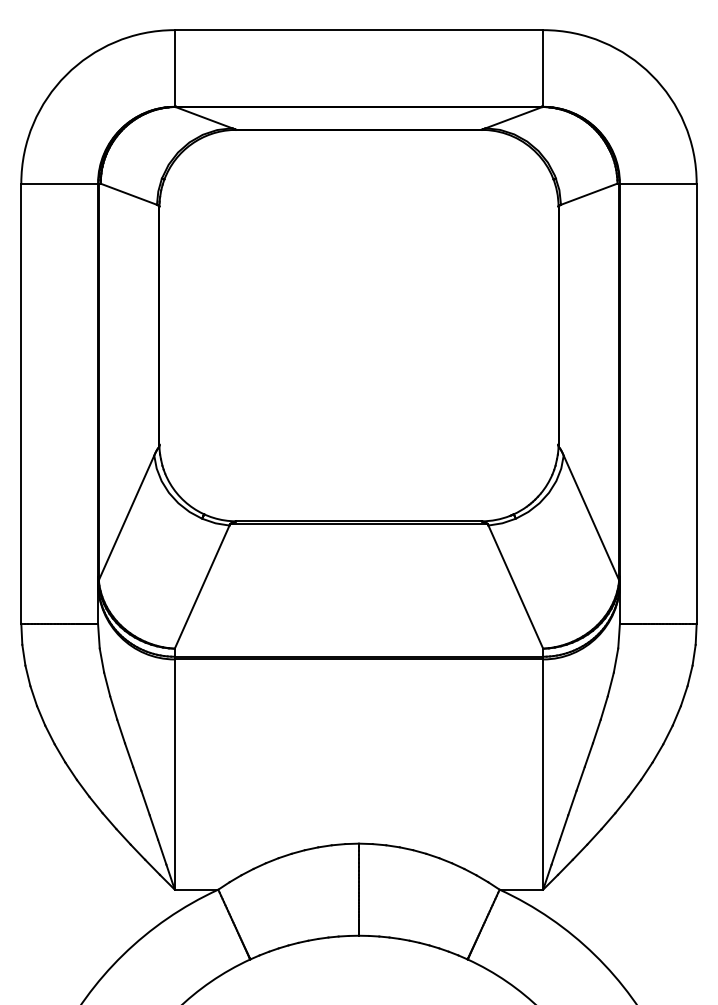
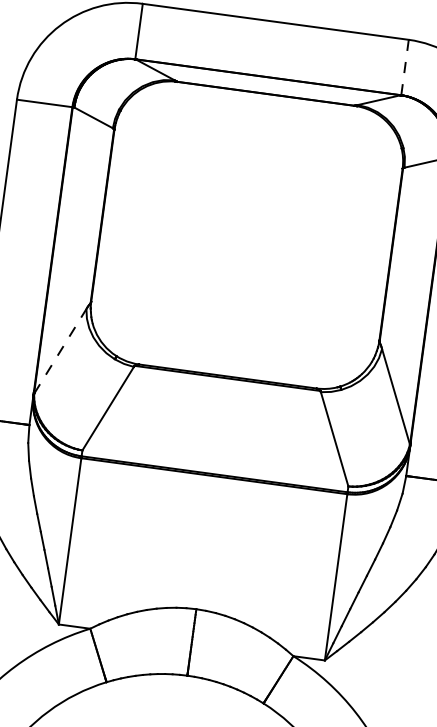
line: (543, 68) -> (405, 67), solid -> dashed
line: (126, 517) -> (60, 351), solid -> dashed

